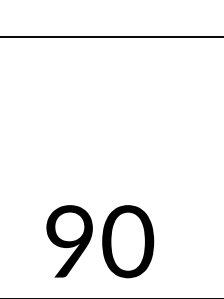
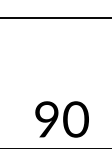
text: (98, 241) -> (61, 119), moved

